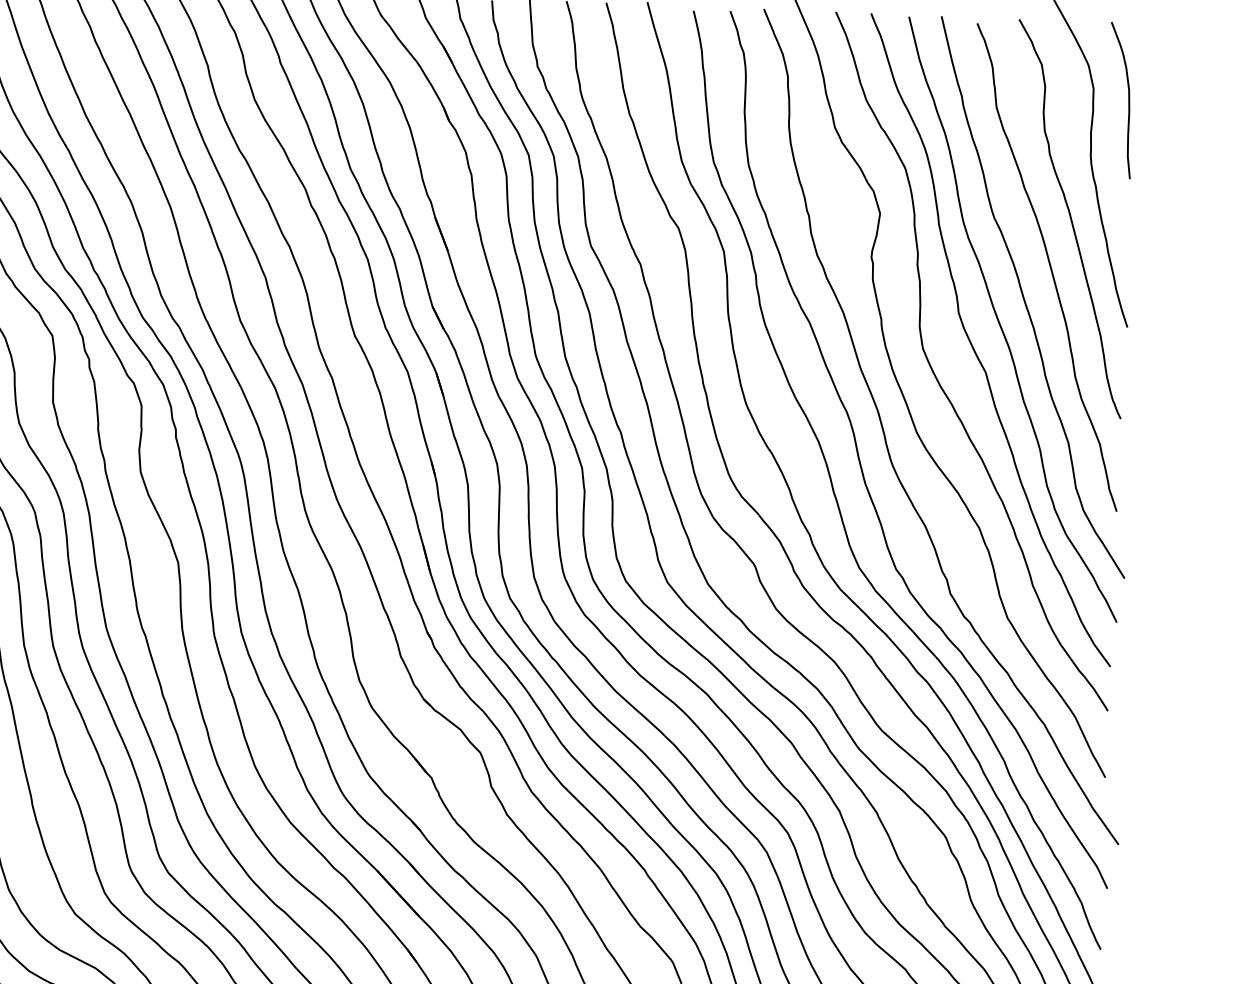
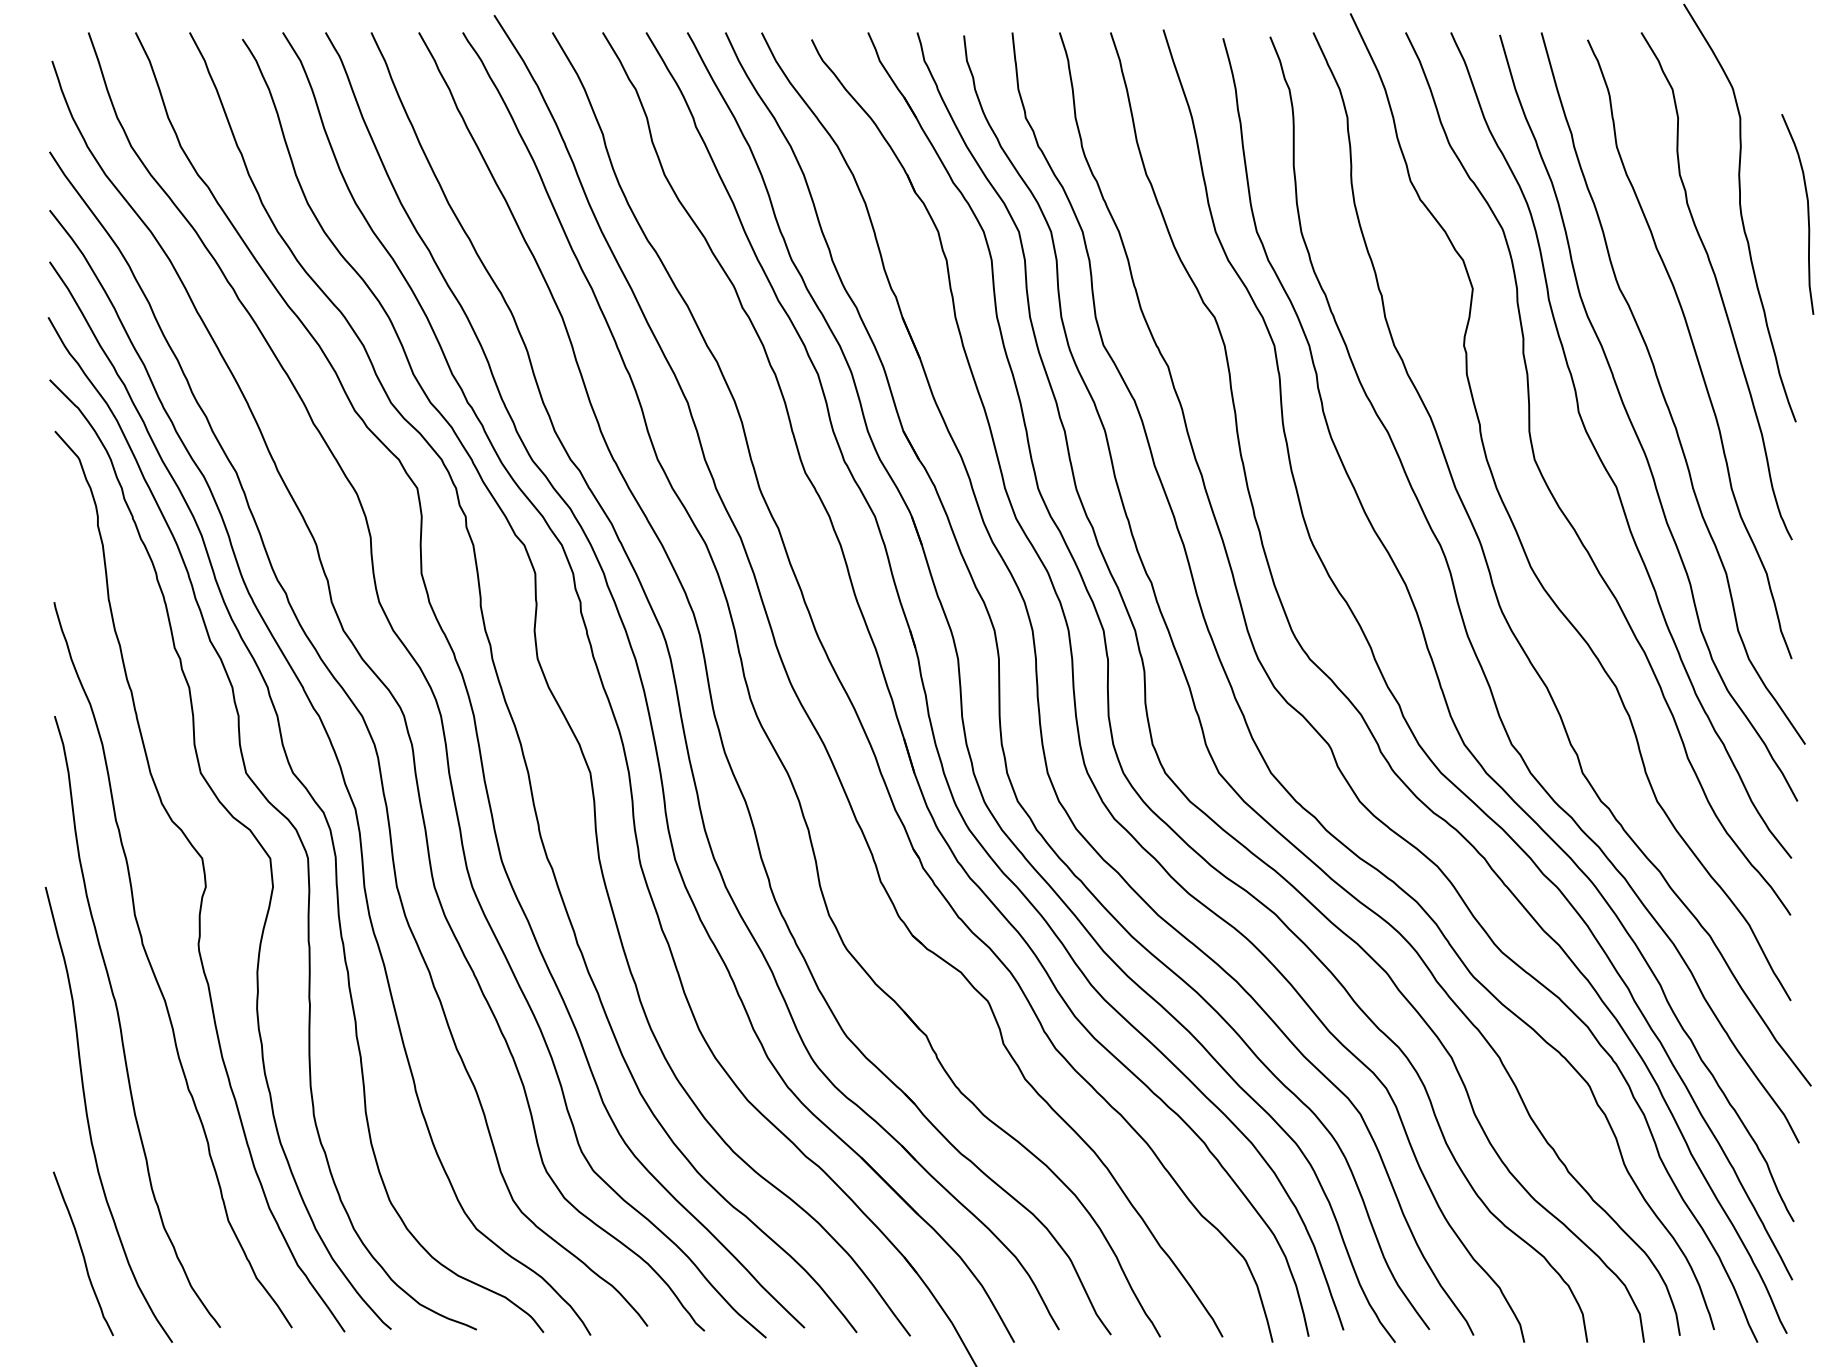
curve: (1128, 100) -> (1807, 214), moved

